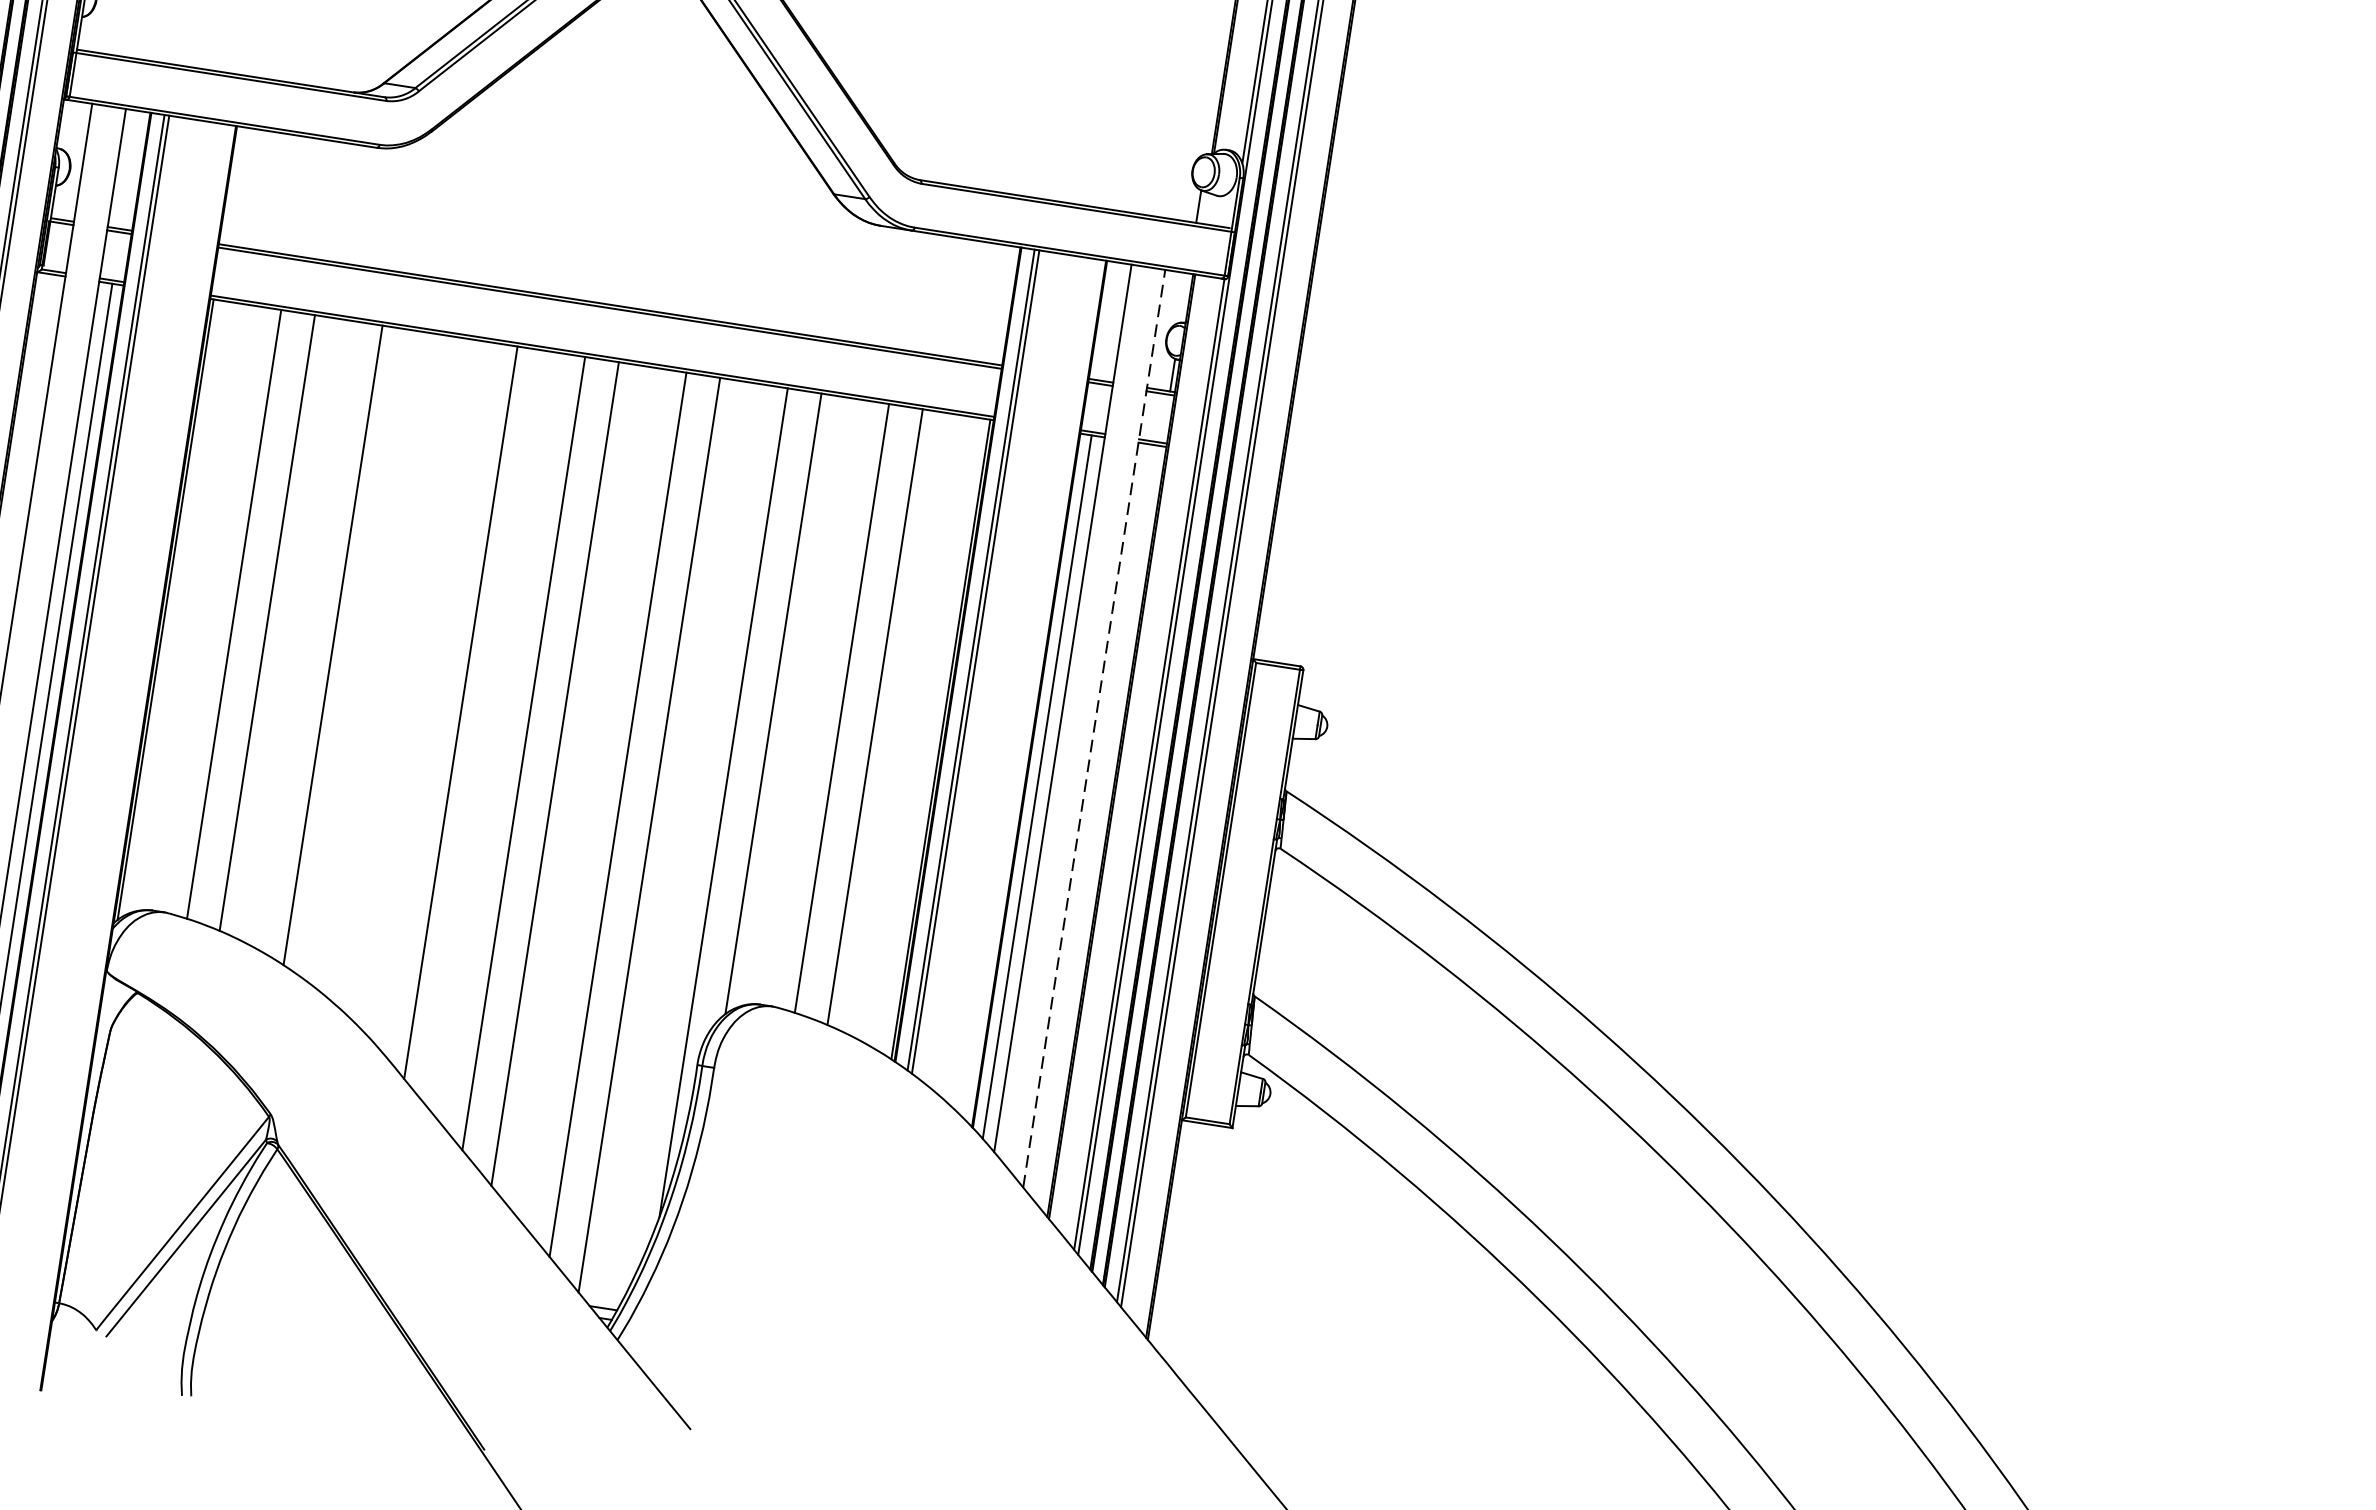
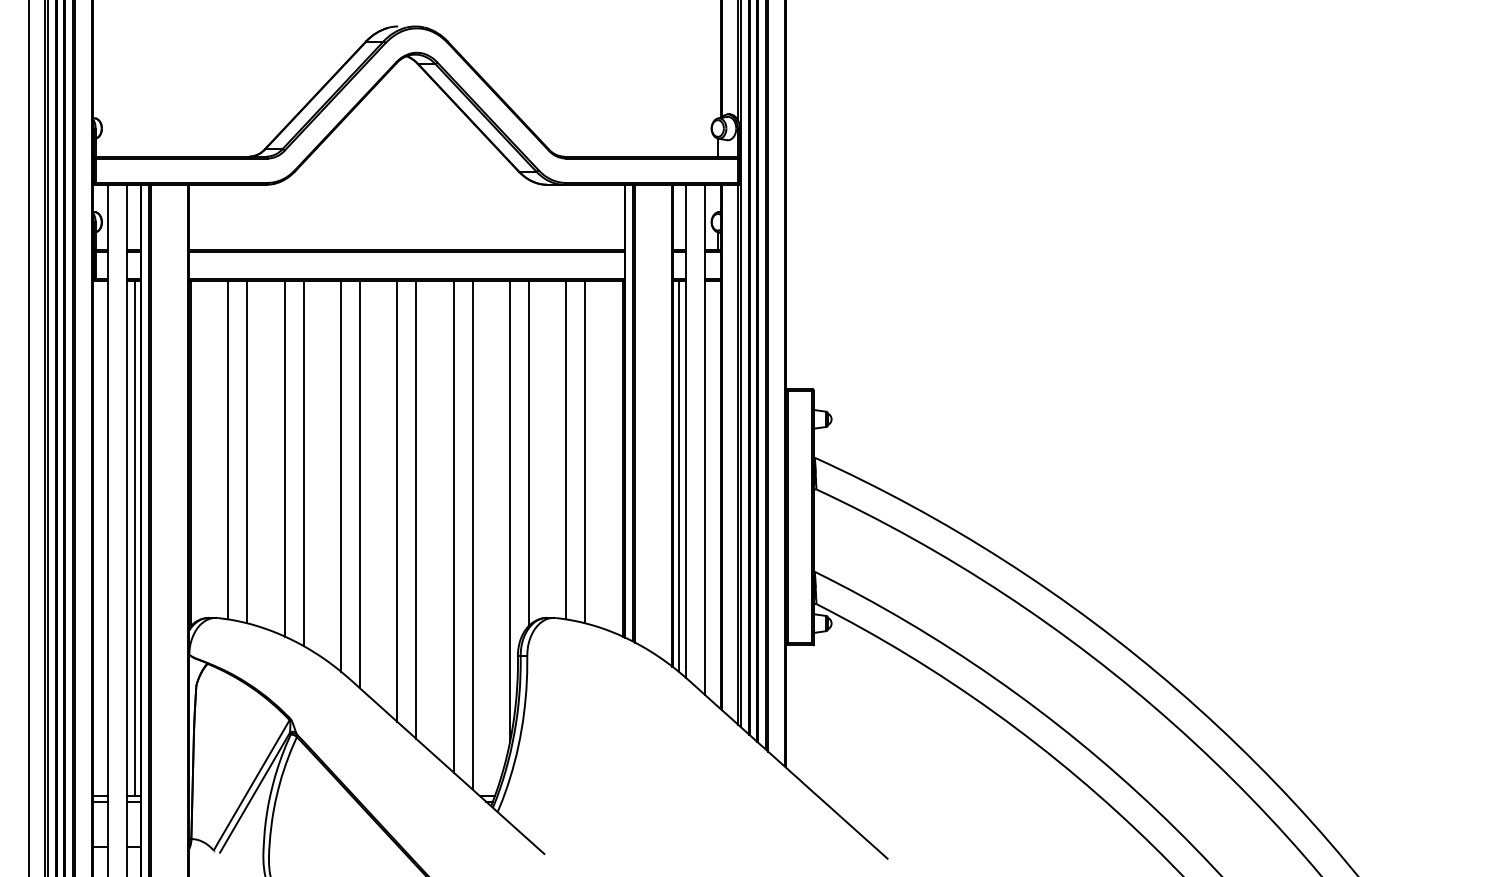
line: (365, 657) -> (303, 462), added
line: (430, 691) -> (341, 475), added
line: (1094, 727) -> (705, 439), dashed -> solid

